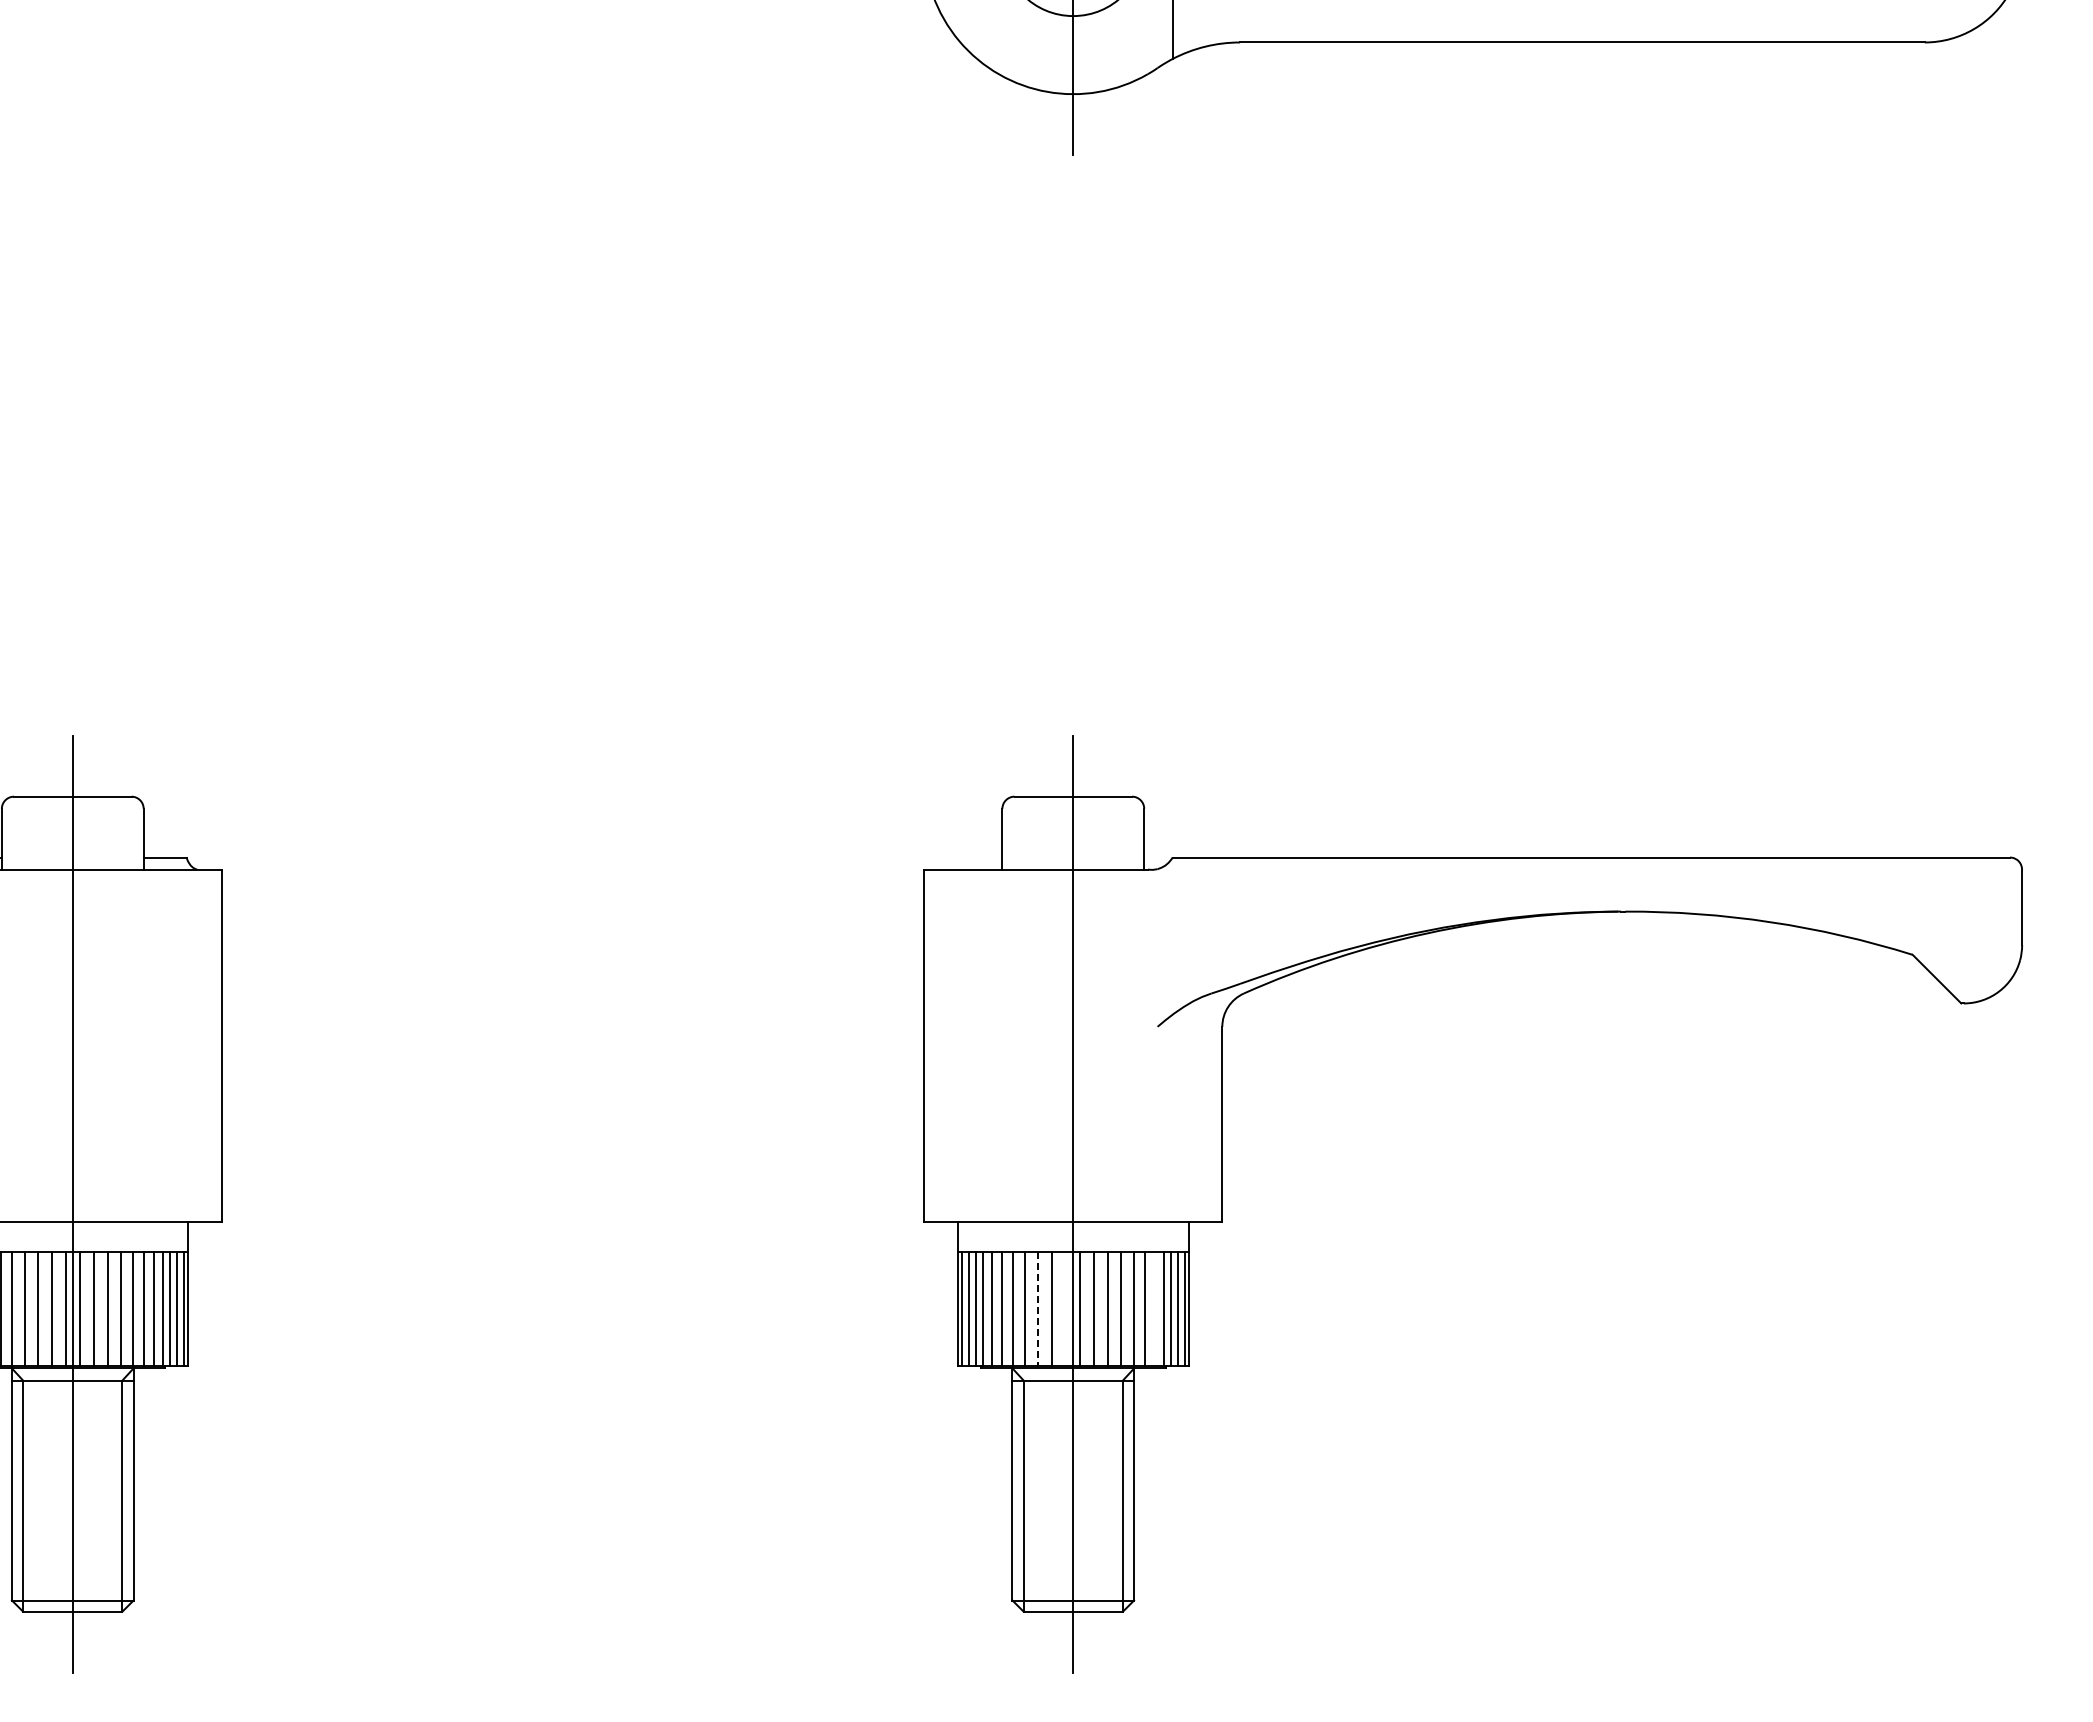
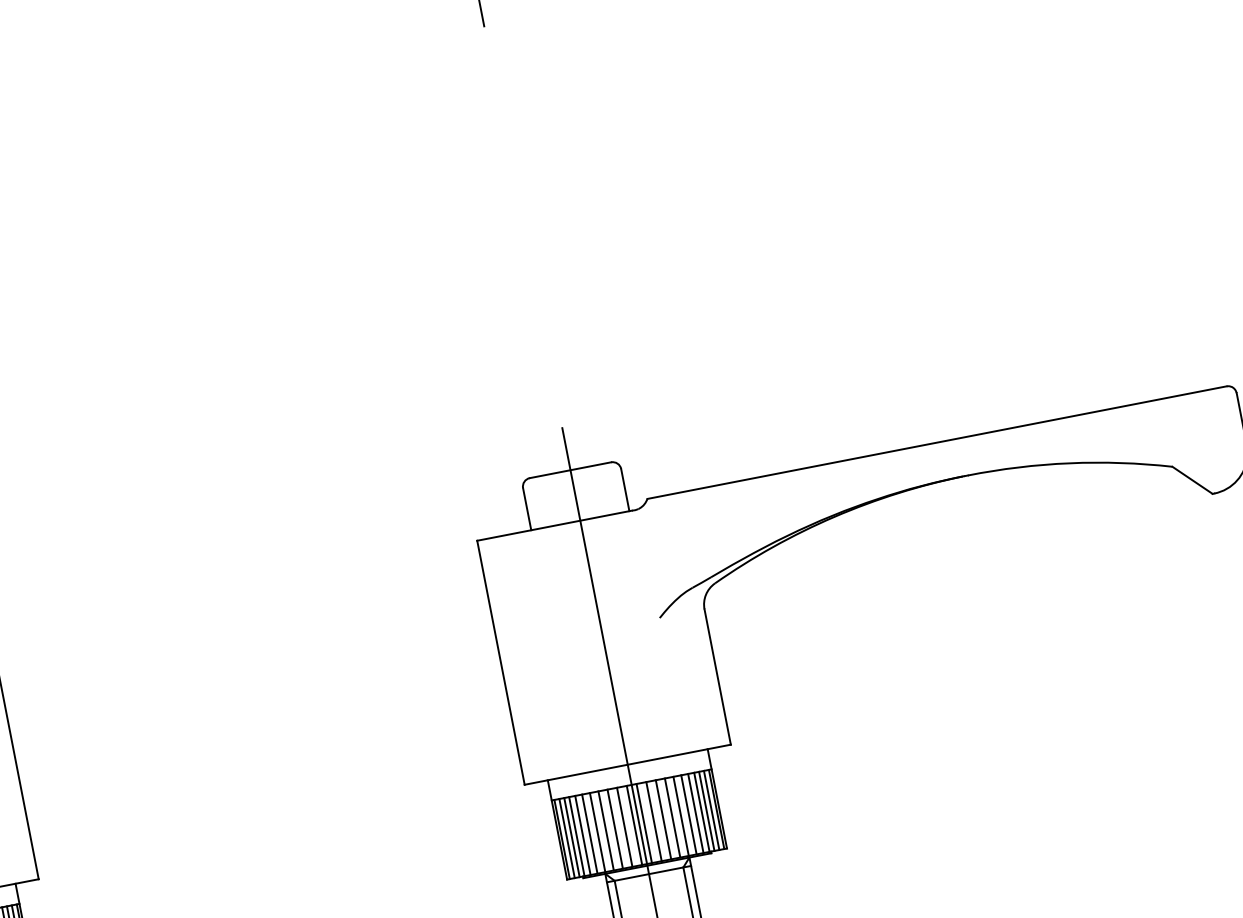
line: (1066, 1308) -> (634, 825), added
line: (1154, 1308) -> (695, 813), added
line: (1038, 1309) -> (615, 829), dashed -> solid

